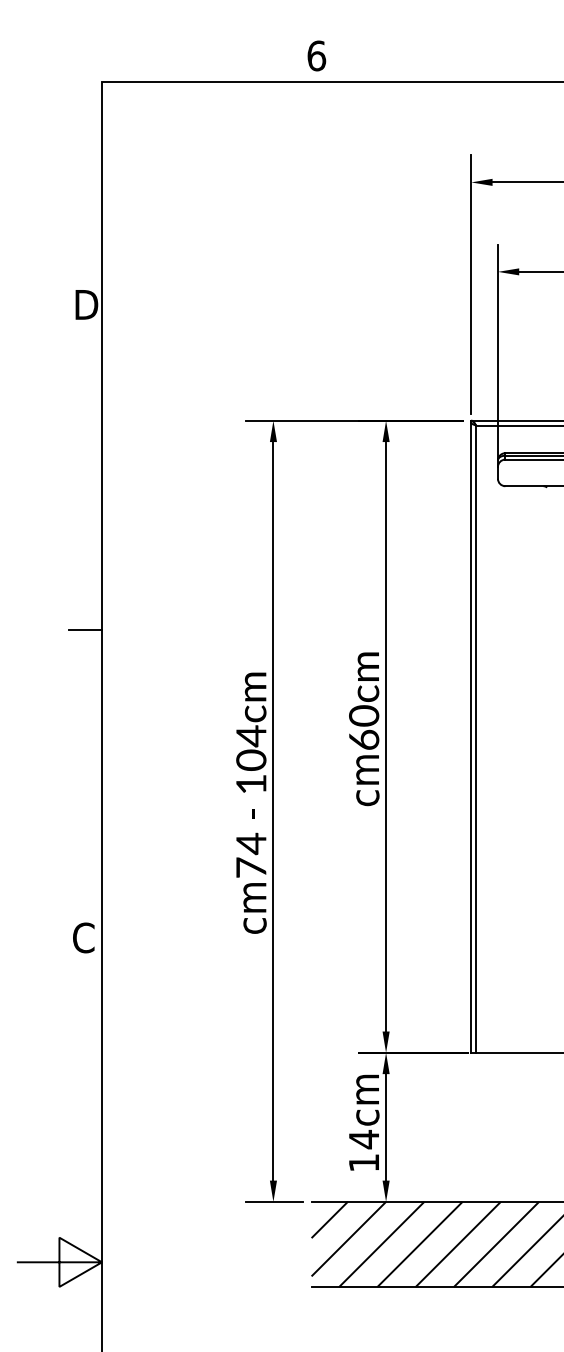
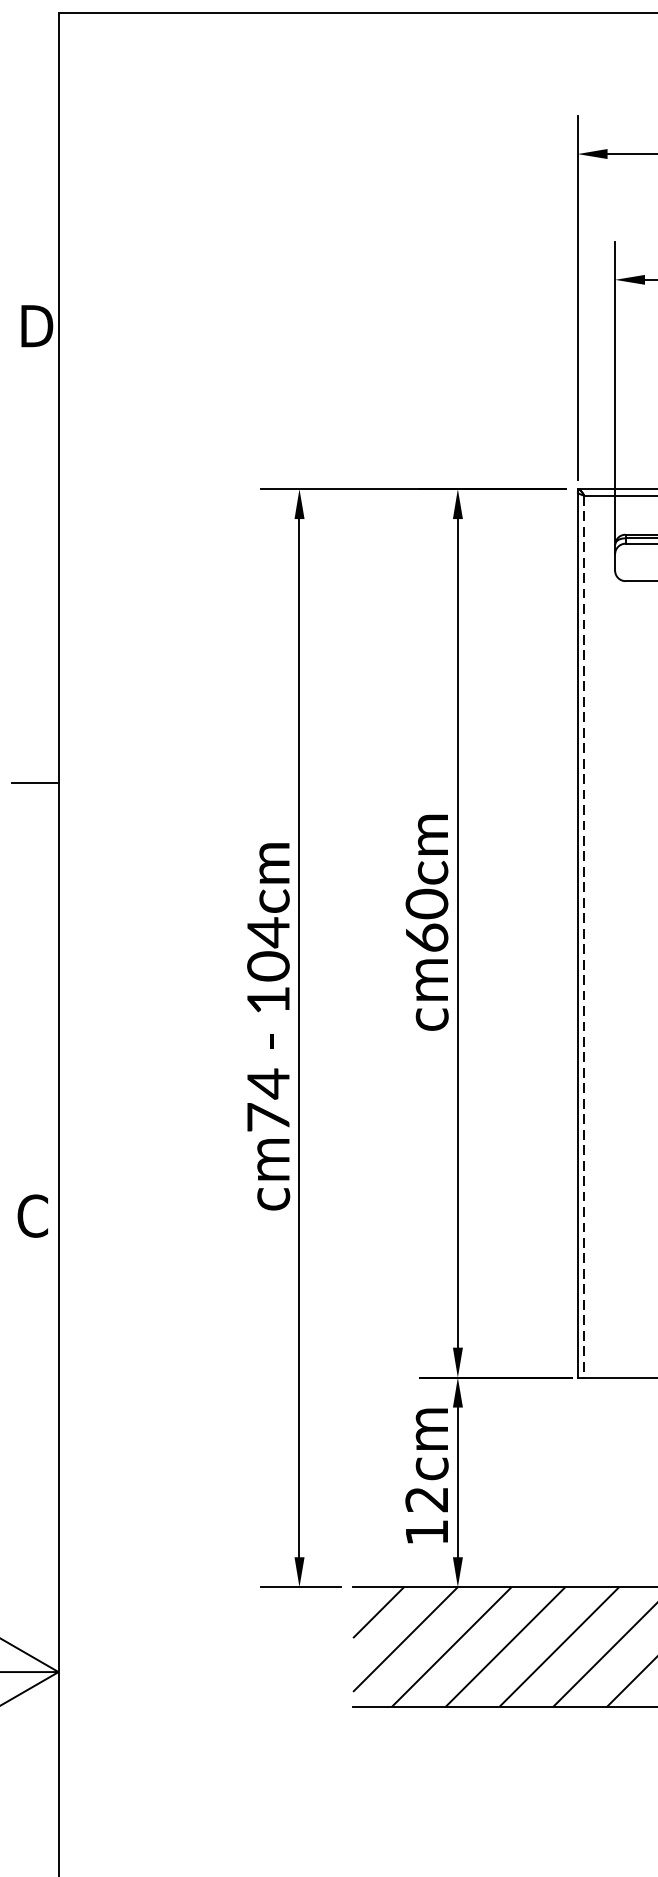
line: (476, 739) -> (584, 937), solid -> dashed
text: (363, 1139) -> (426, 1499), 14cm -> 12cm

